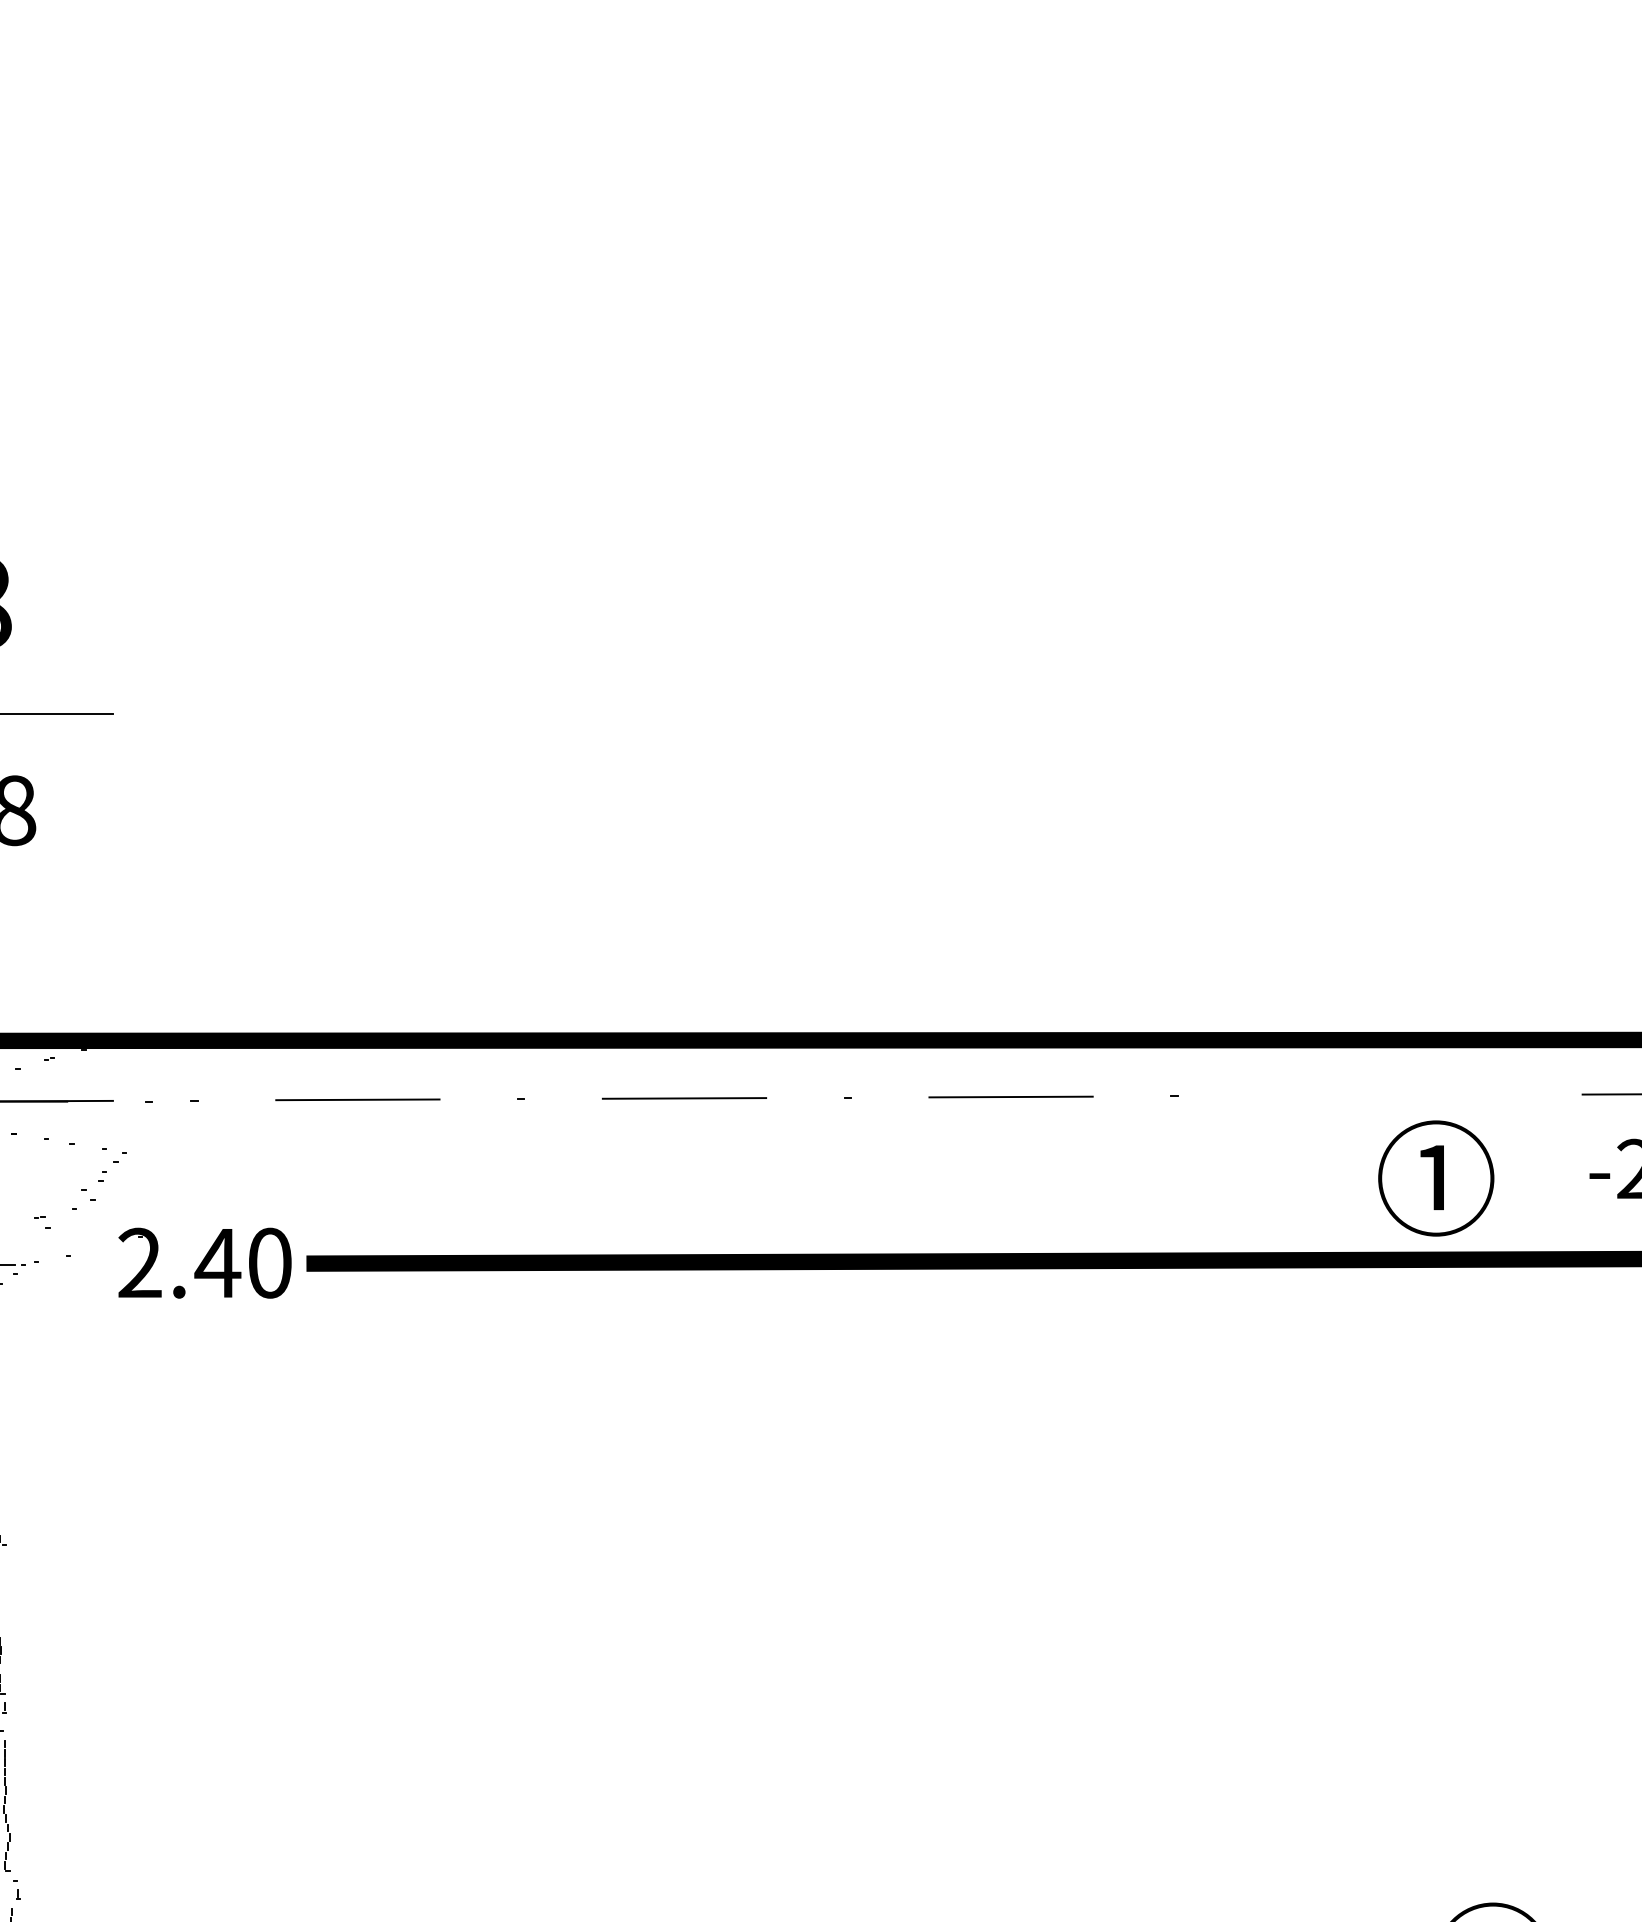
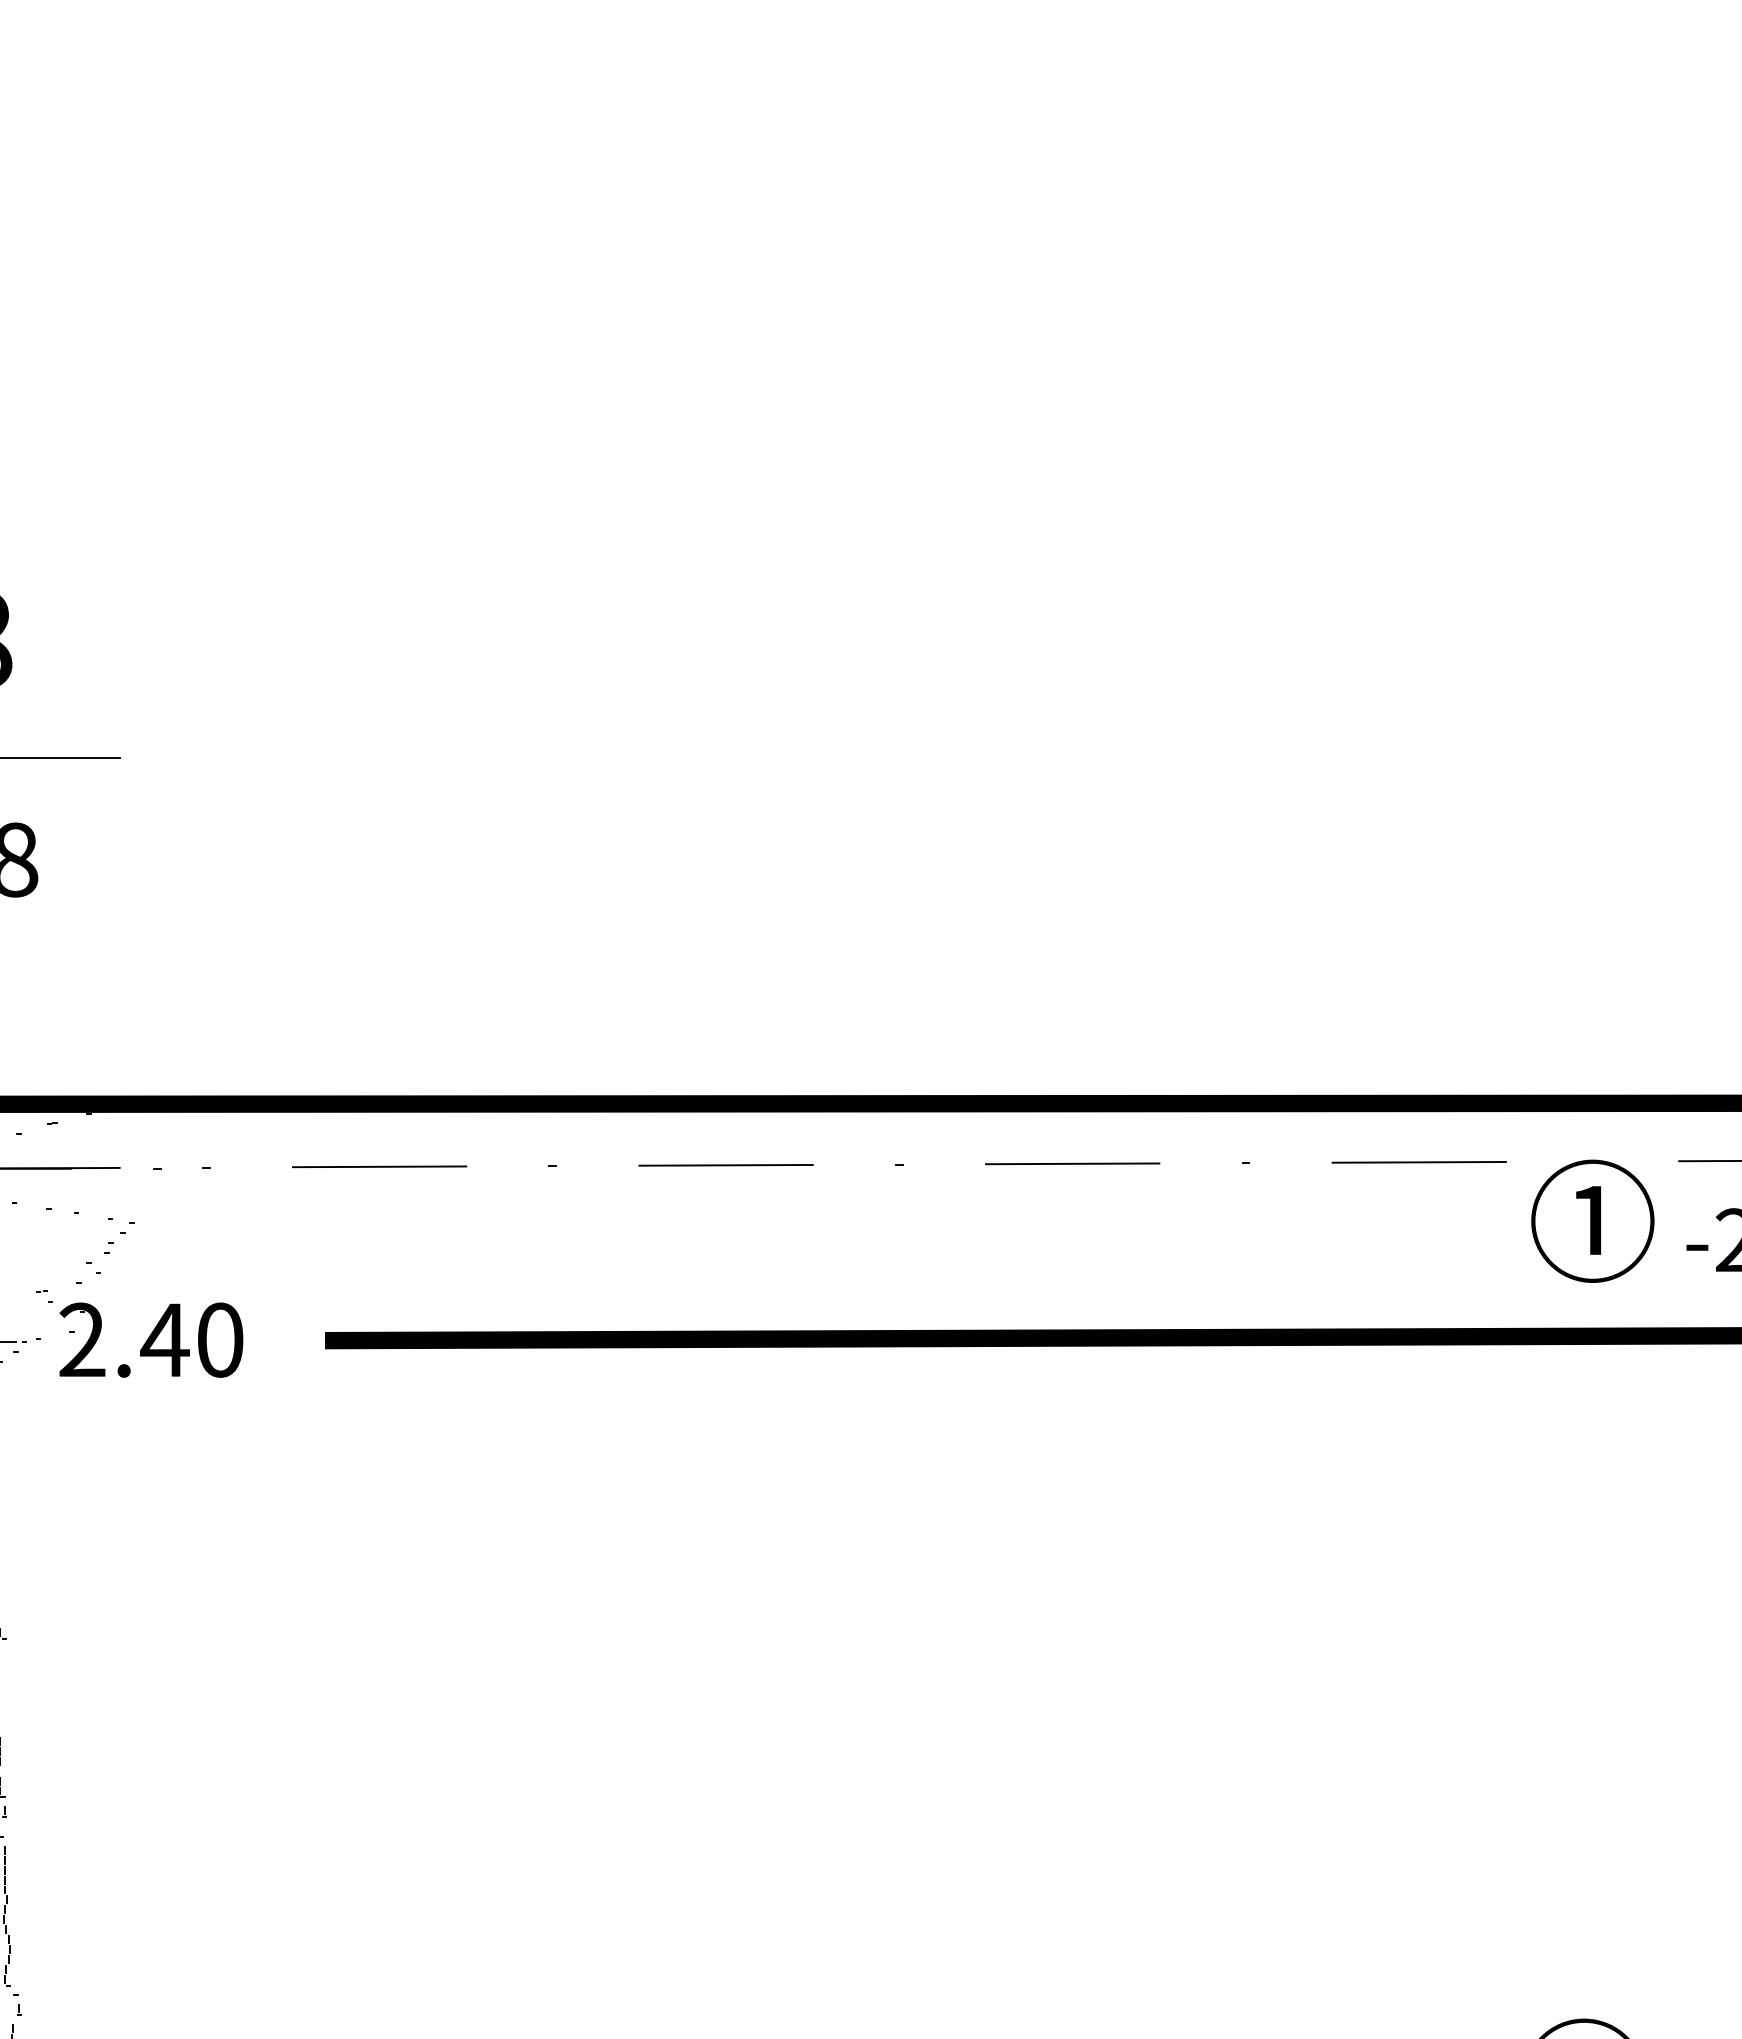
line: (1336, 1094) -> (1418, 1161), added
part: (1435, 1177) -> (1592, 1220), moved
part: (205, 1262) -> (151, 1339), moved

